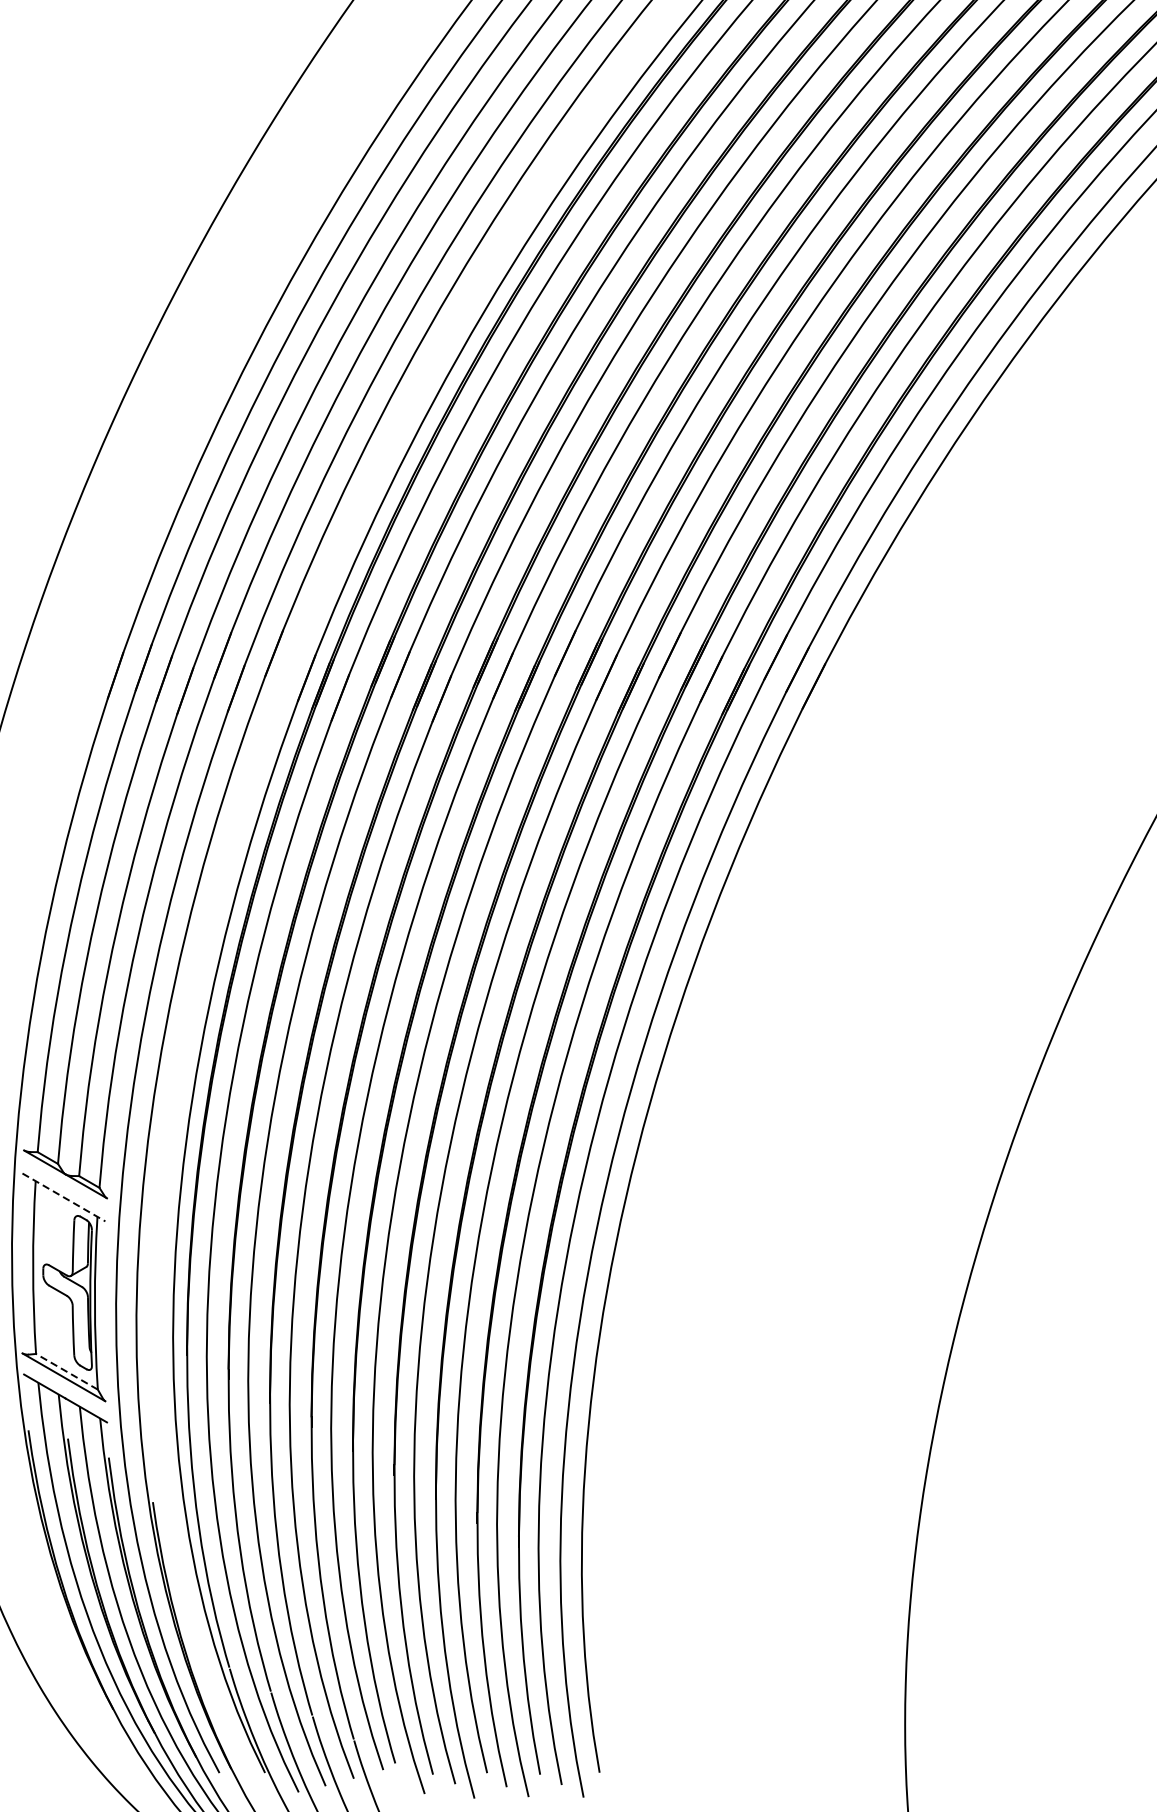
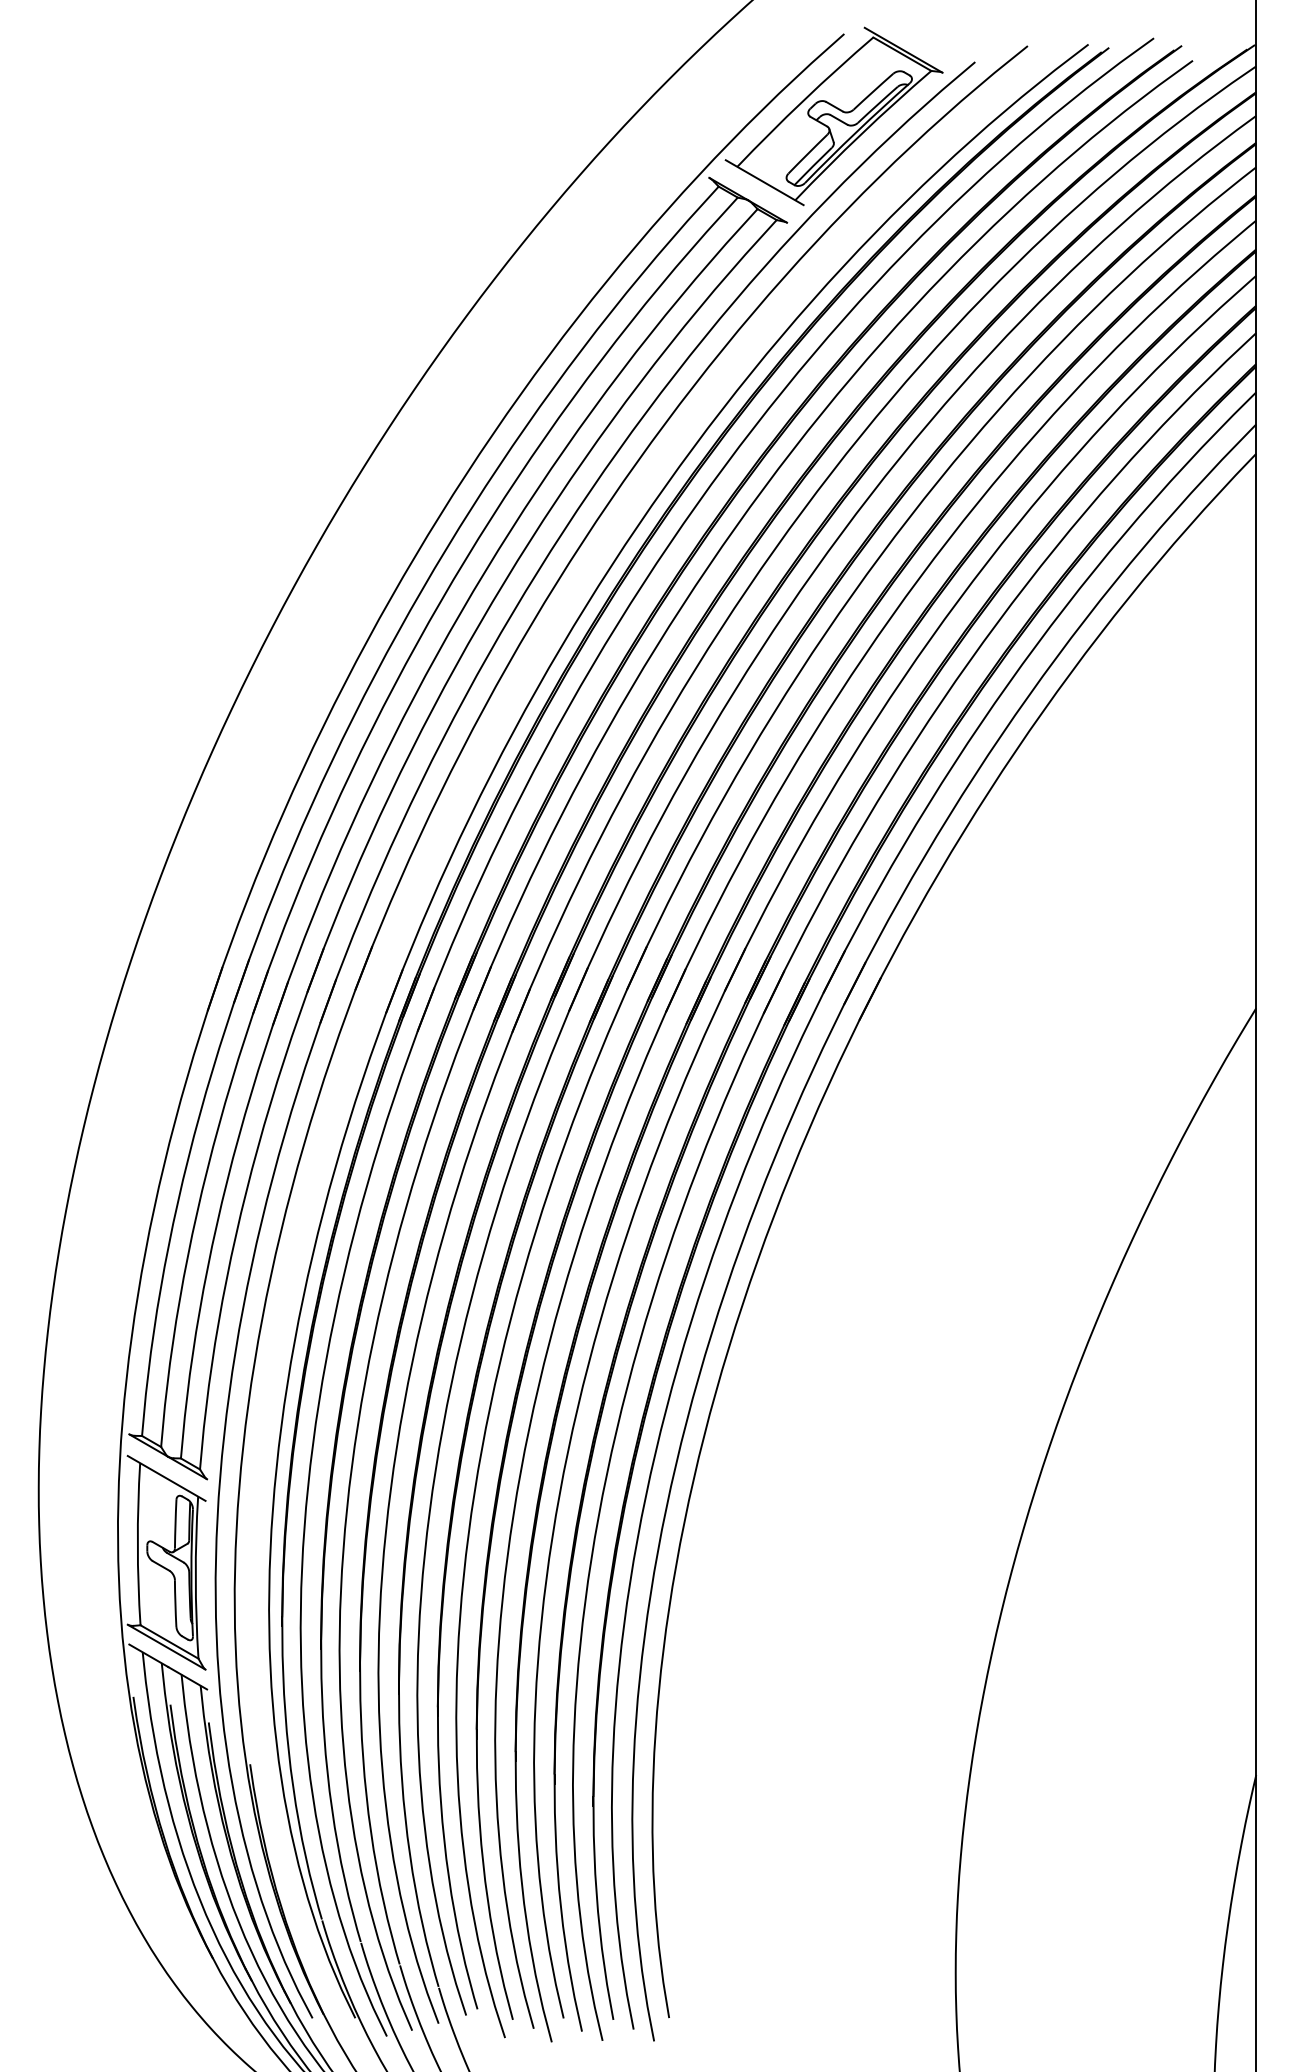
line: (63, 1197) -> (166, 1478), dashed -> solid
line: (66, 1371) -> (169, 1641), dashed -> solid

